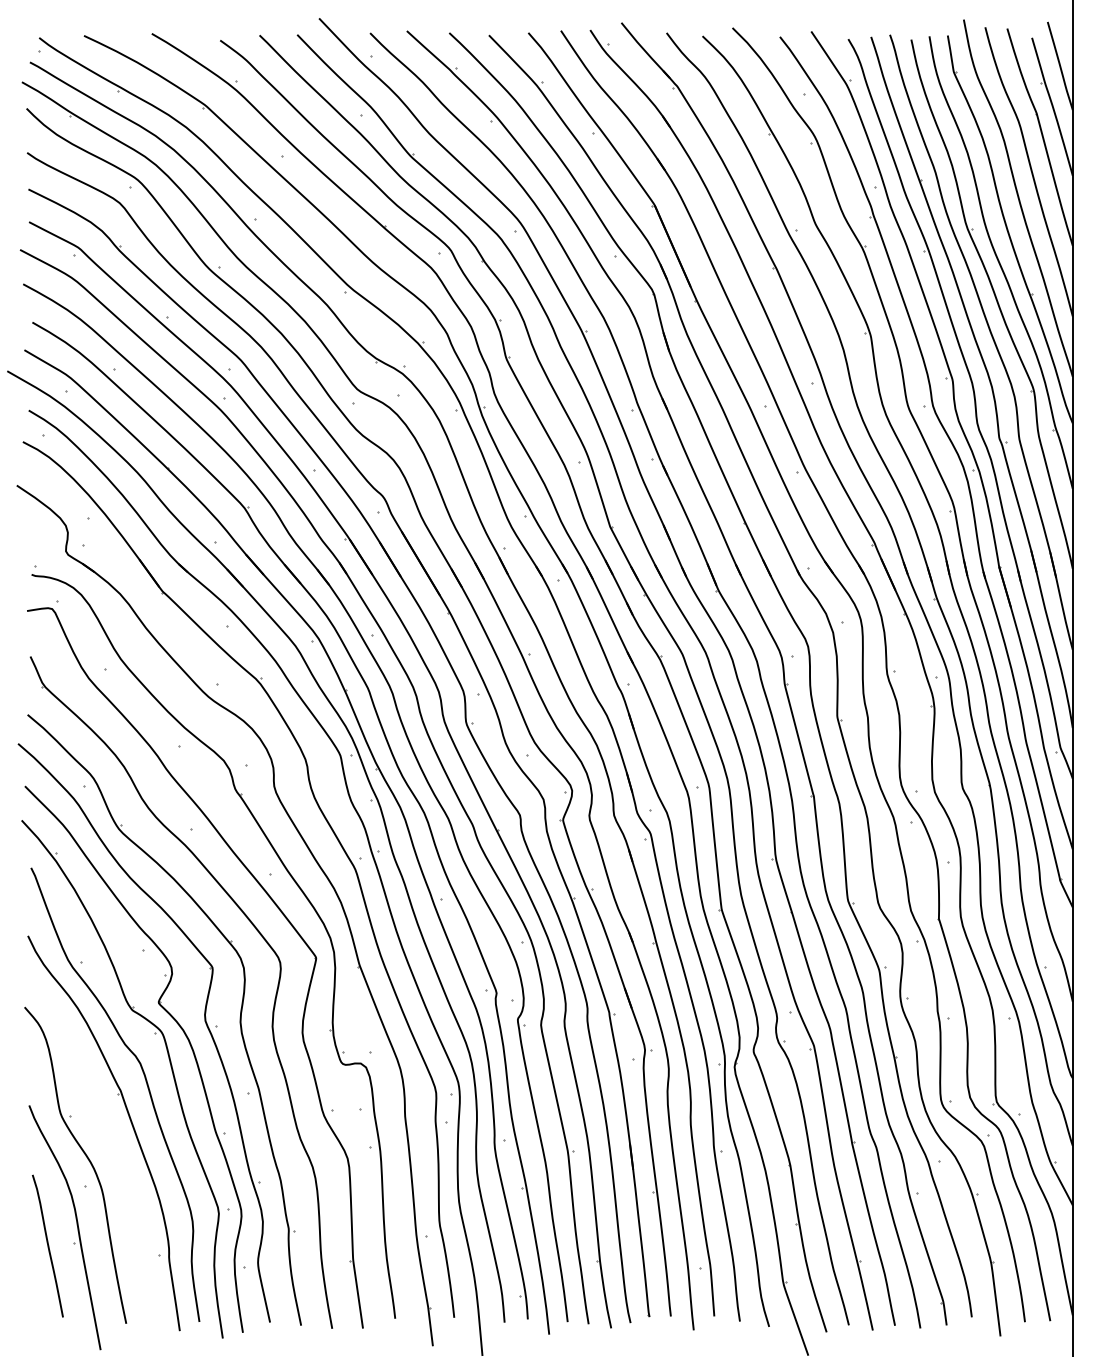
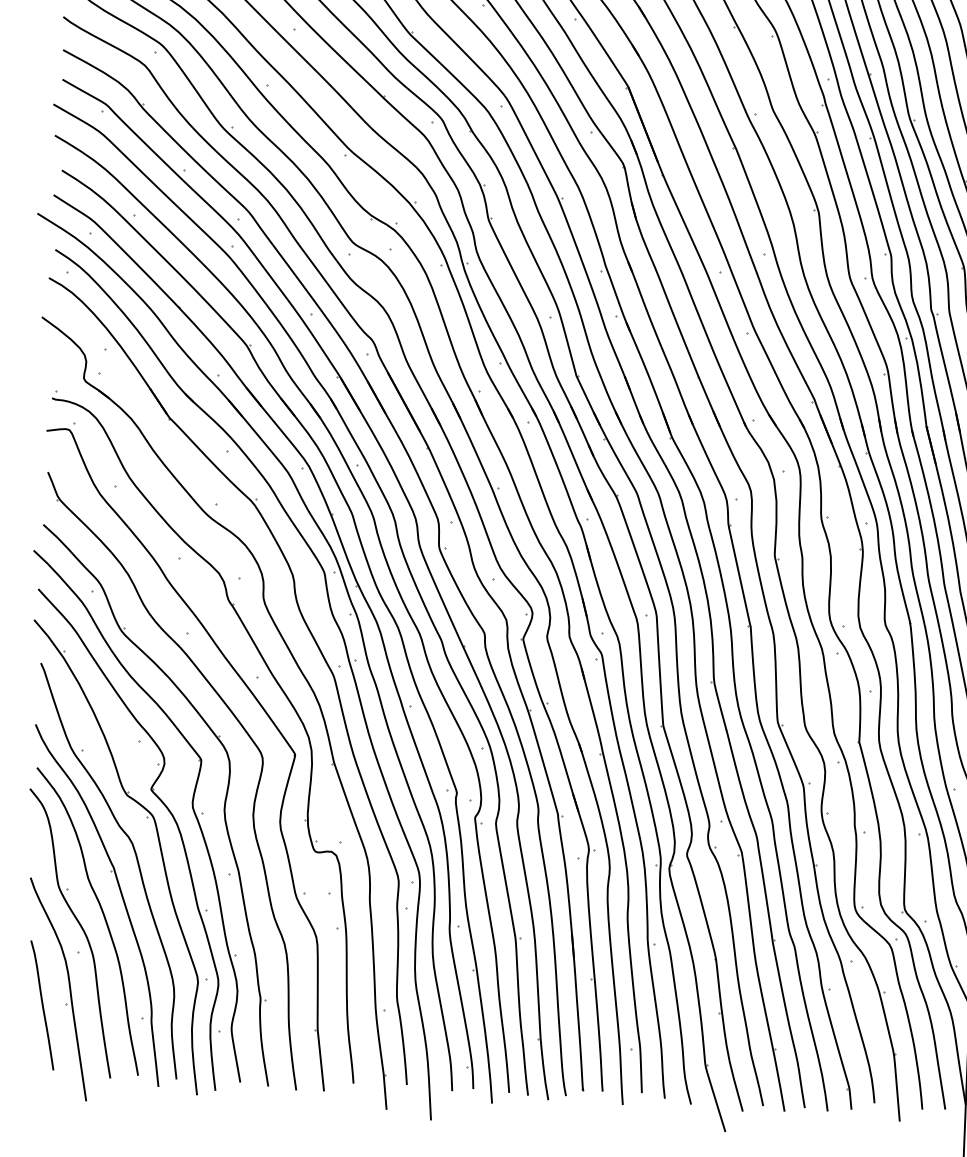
curve: (111, 1145) -> (103, 916), added

